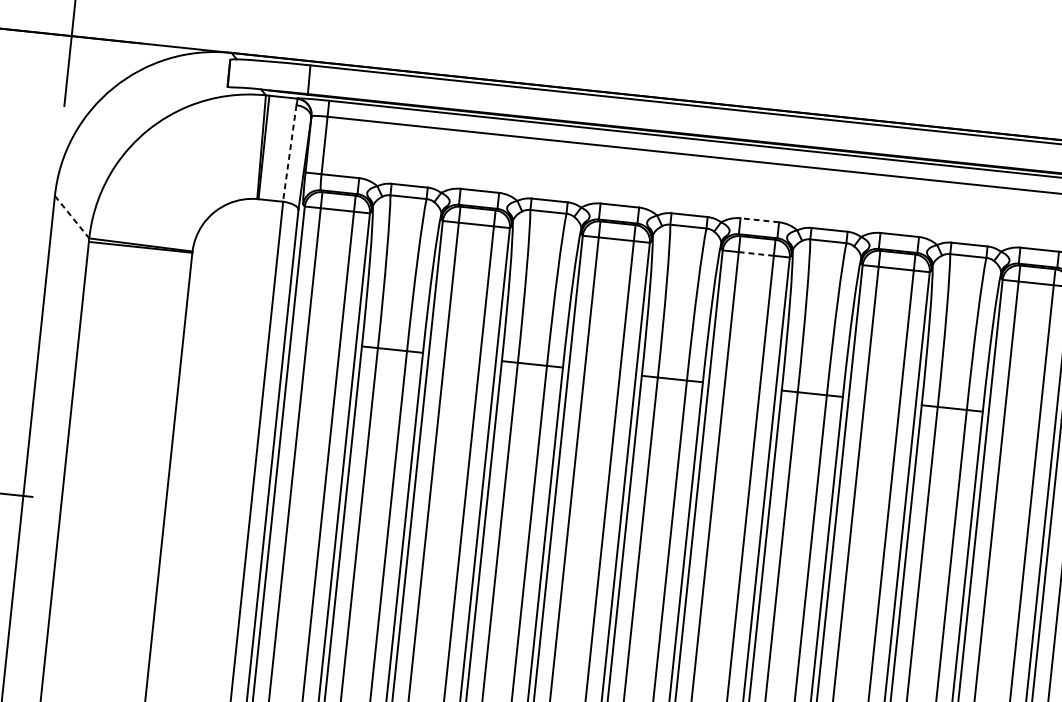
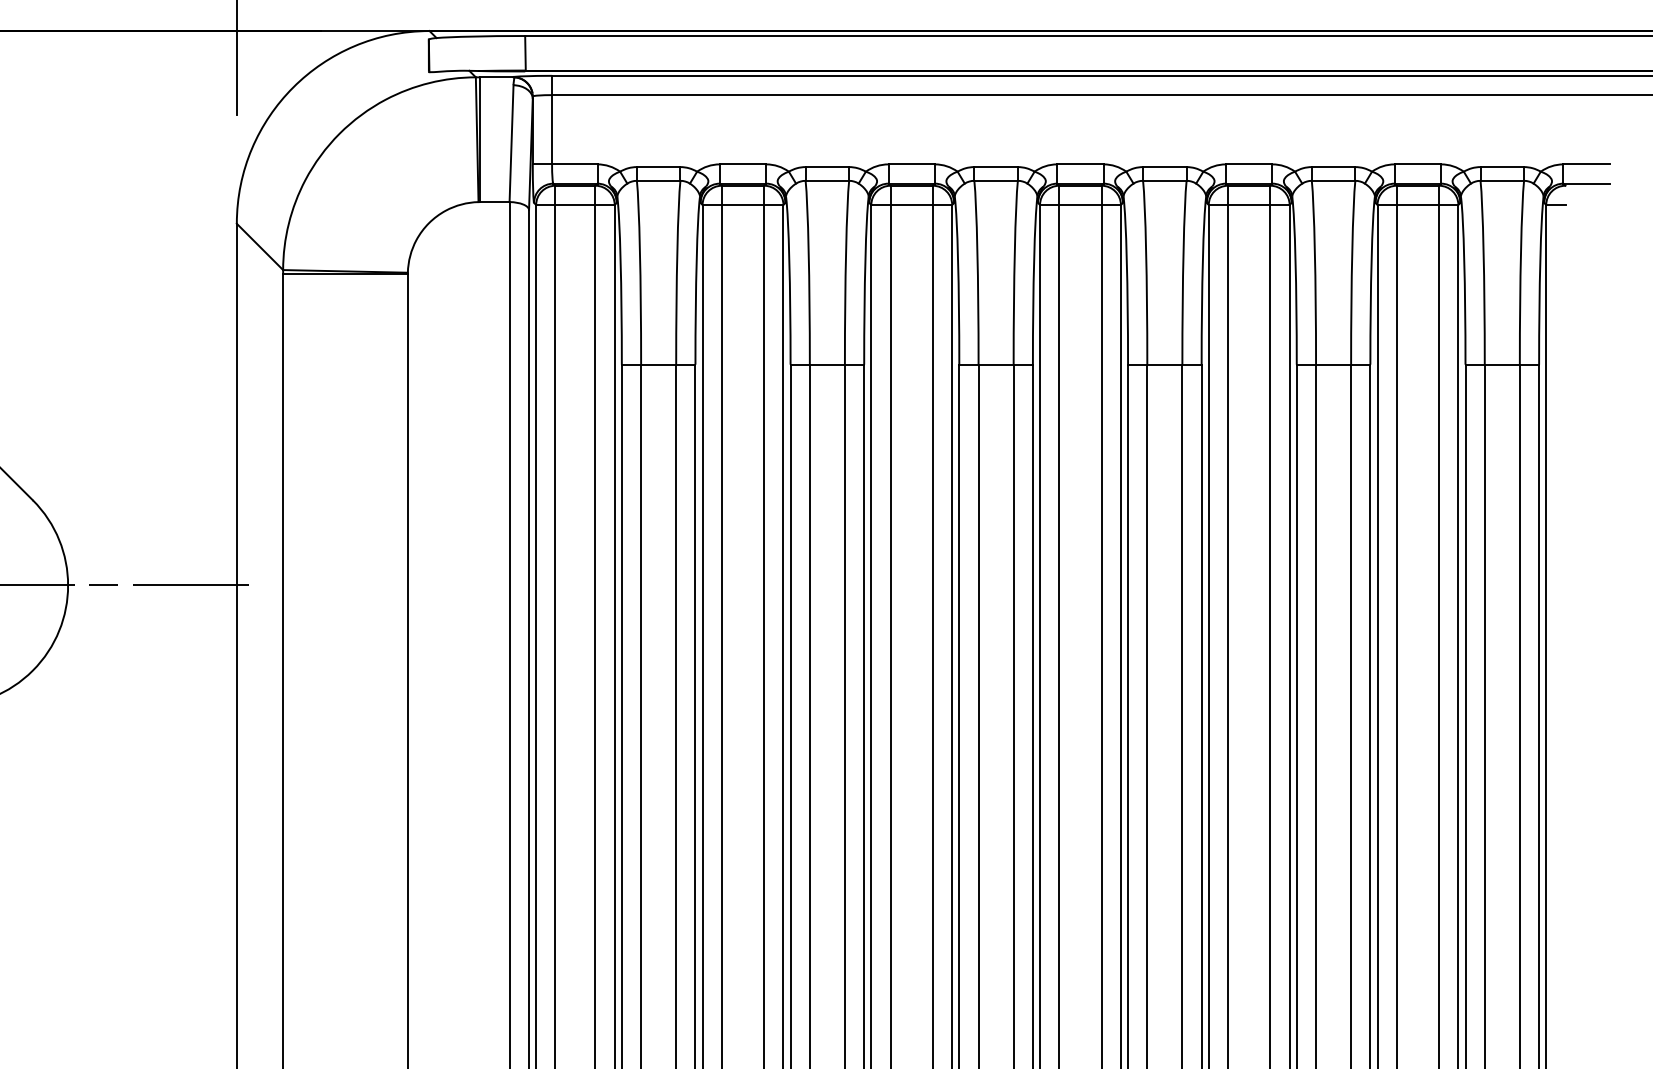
line: (289, 154) -> (511, 144), dashed -> solid
line: (72, 216) -> (260, 246), dashed -> solid
line: (759, 220) -> (1079, 164), dashed -> solid
line: (756, 254) -> (1080, 205), dashed -> solid

